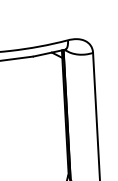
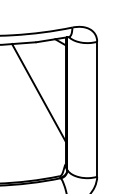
line: (38, 105) -> (38, 92), added

